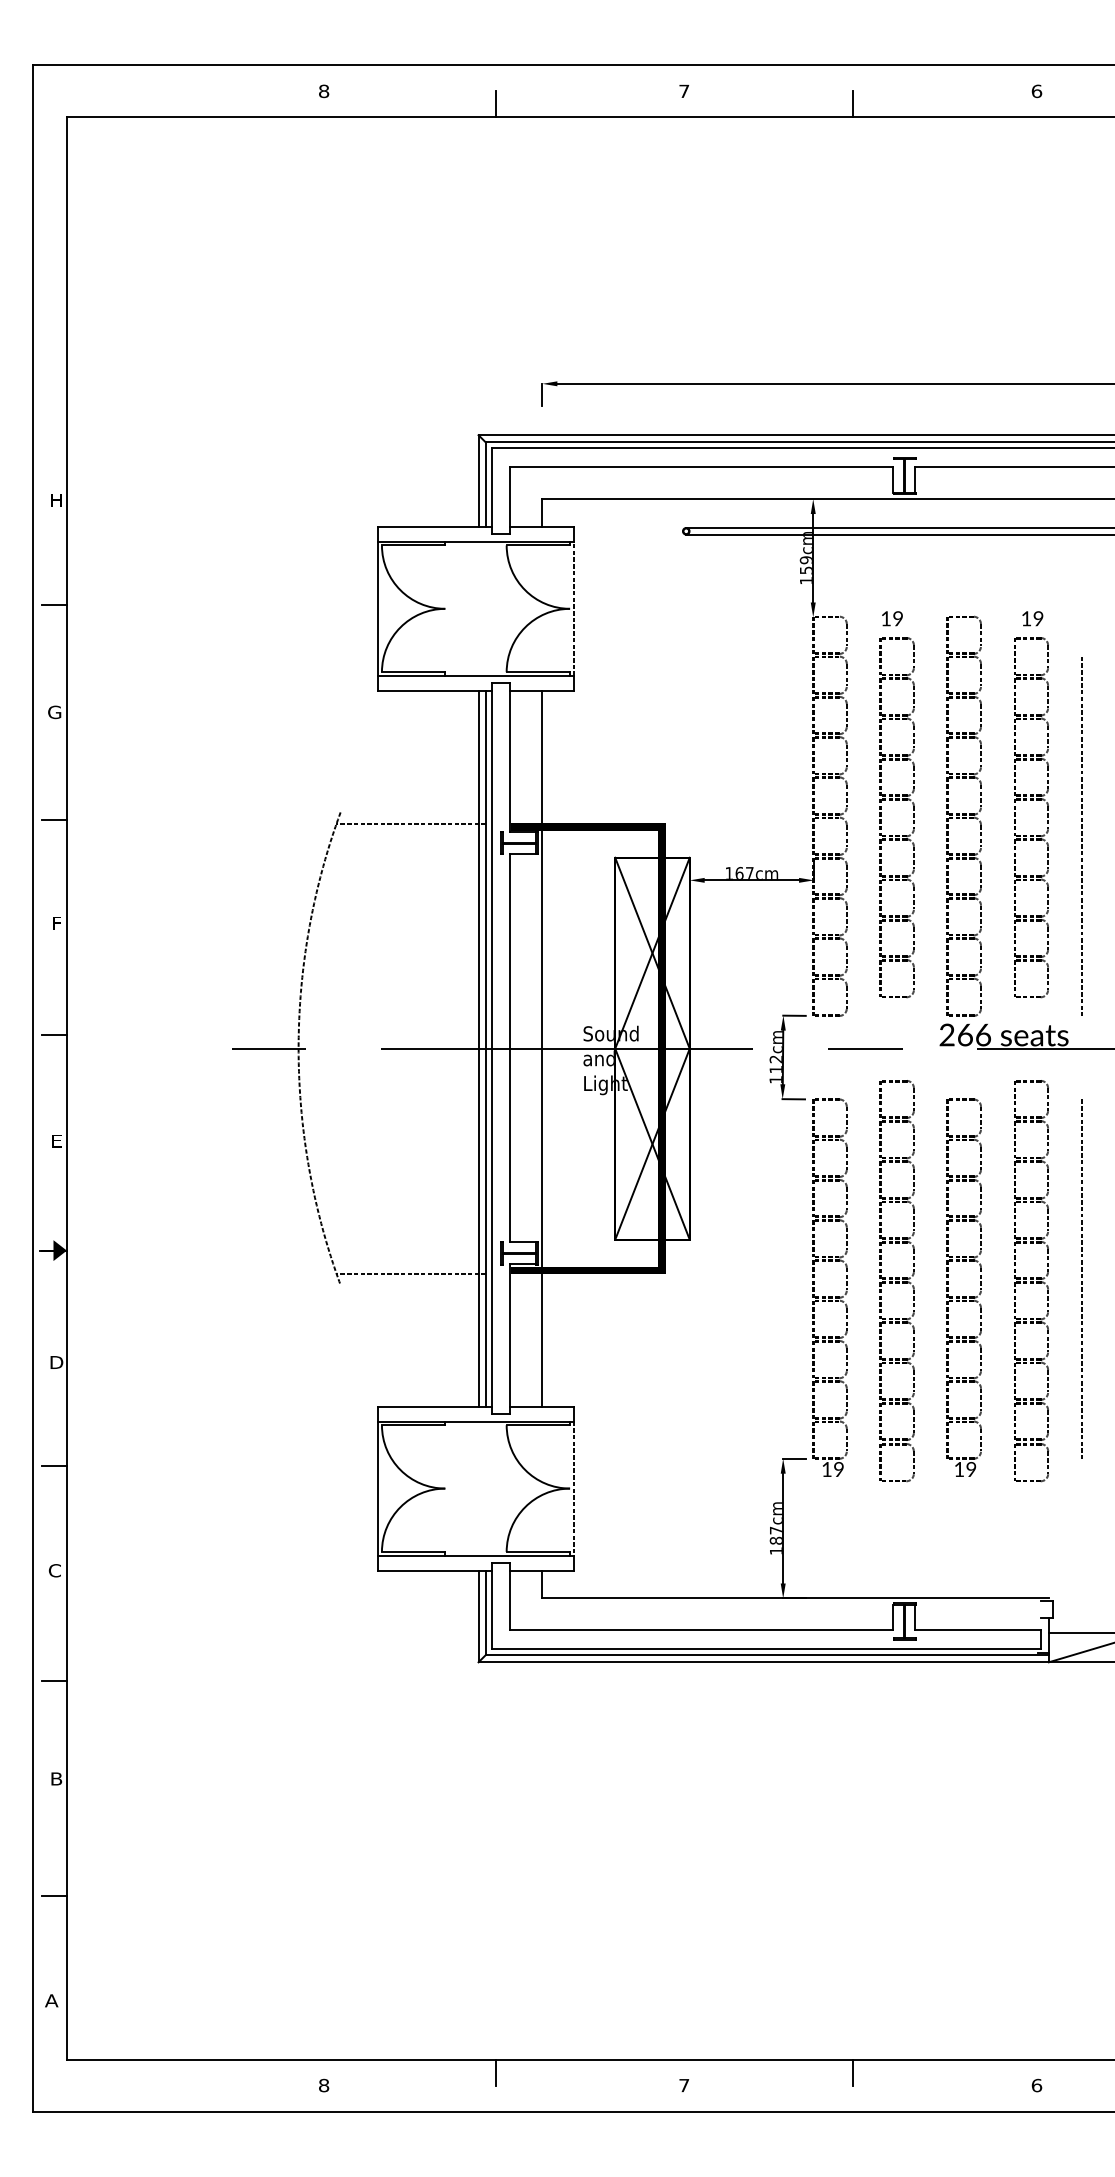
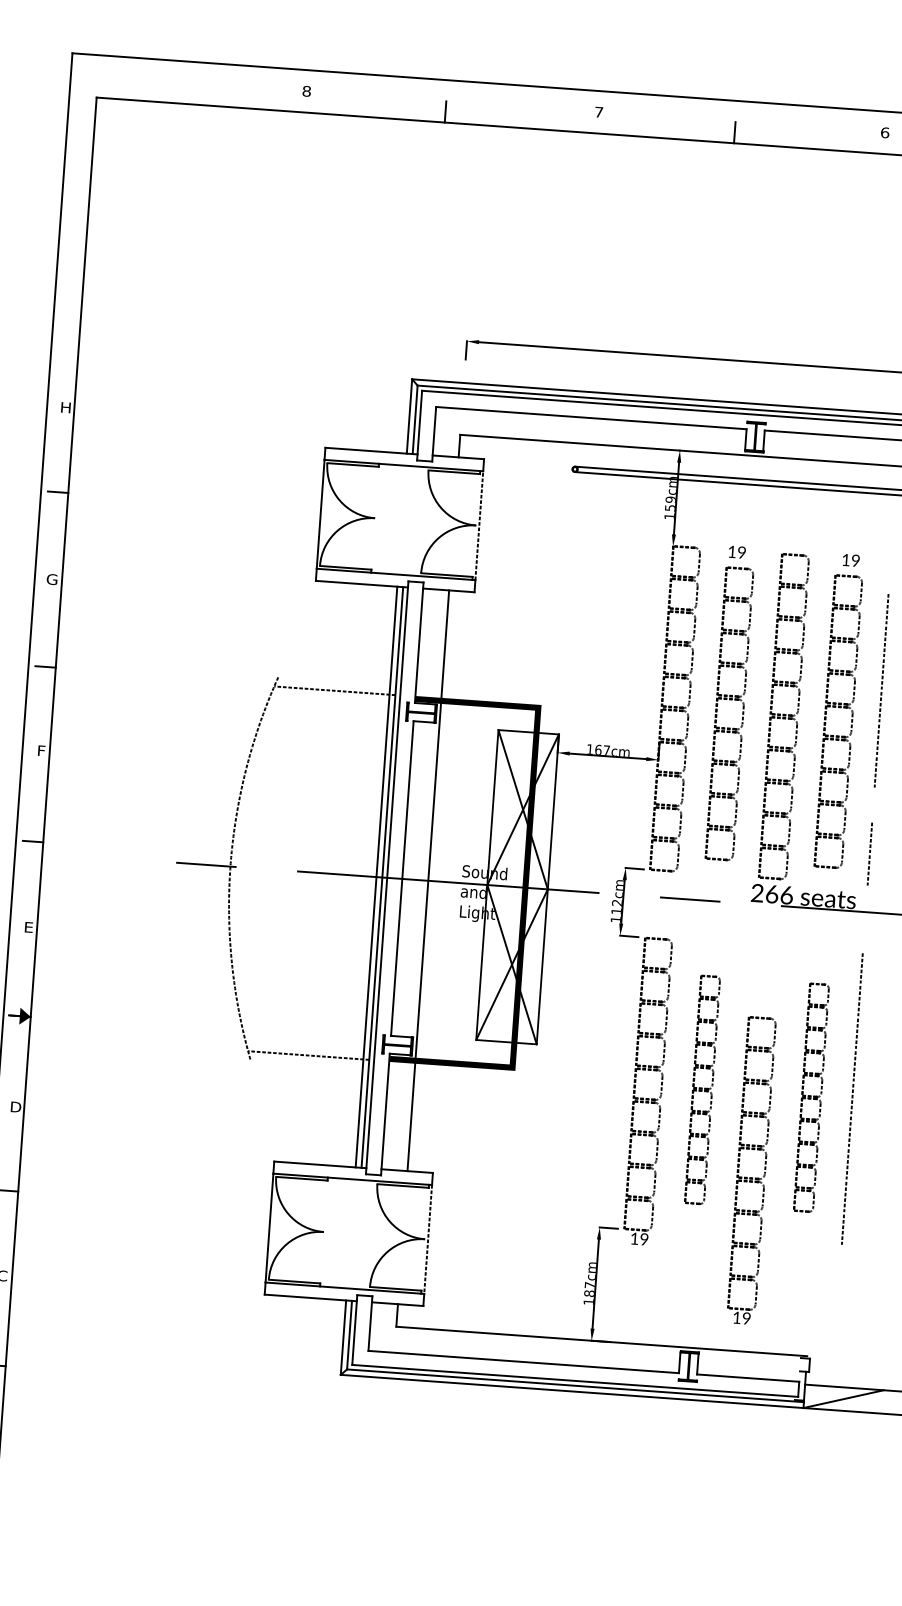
line: (1081, 916) -> (873, 804), removed
part: (896, 1281) -> (702, 1090), size x0.7
part: (1031, 1281) -> (811, 1098), size x0.7
part: (963, 1296) -> (750, 1177), moved

